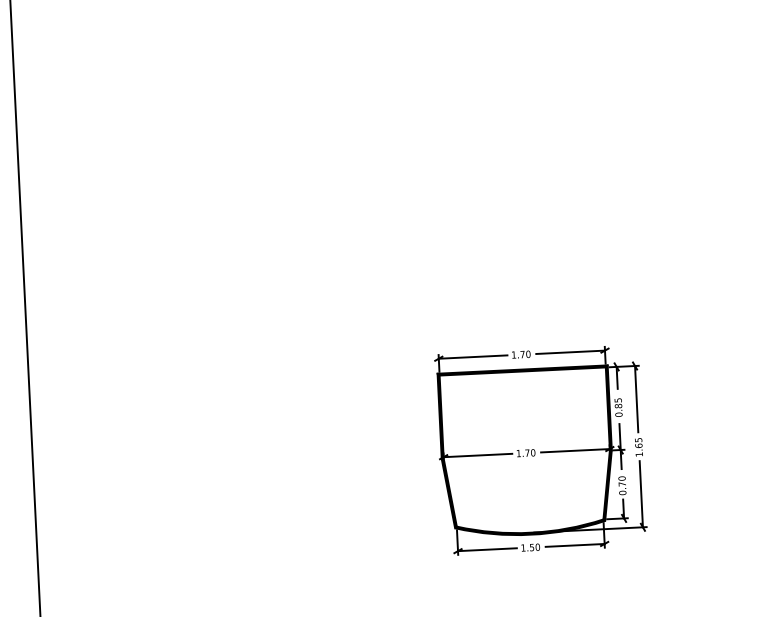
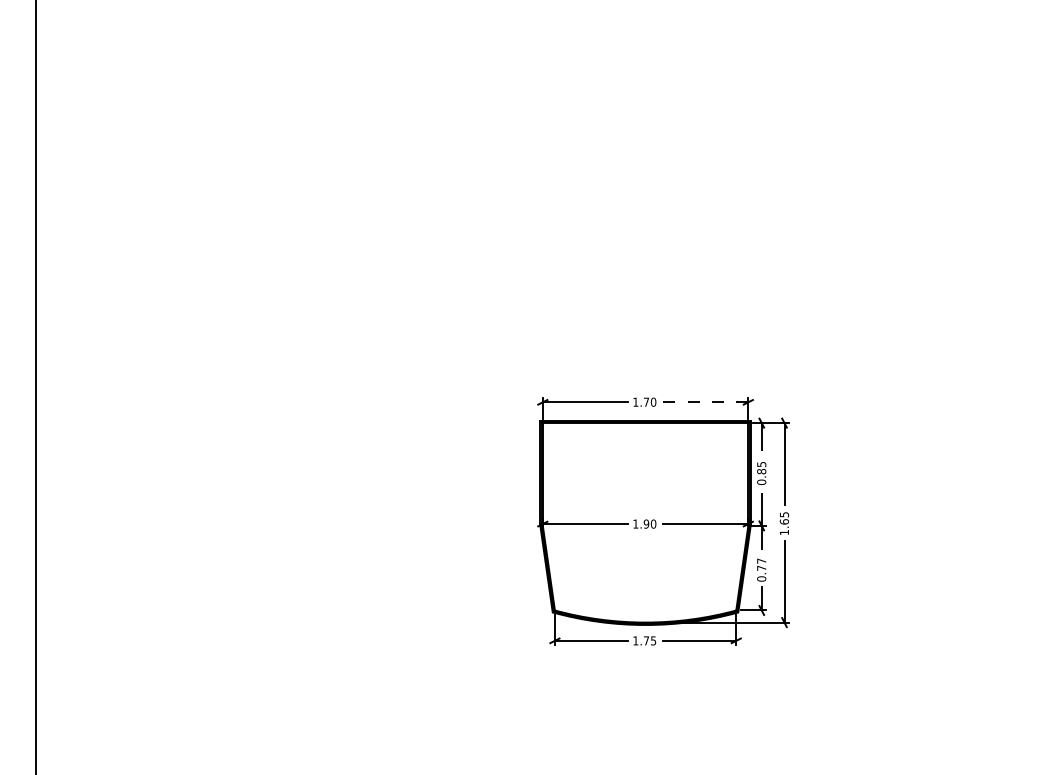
line: (571, 352) -> (706, 402), solid -> dashed
text: (527, 452) -> (646, 523), 1.70 -> 1.90
text: (621, 478) -> (761, 560), 0.70 -> 0.77
text: (534, 547) -> (649, 640), 1.50 -> 1.75

